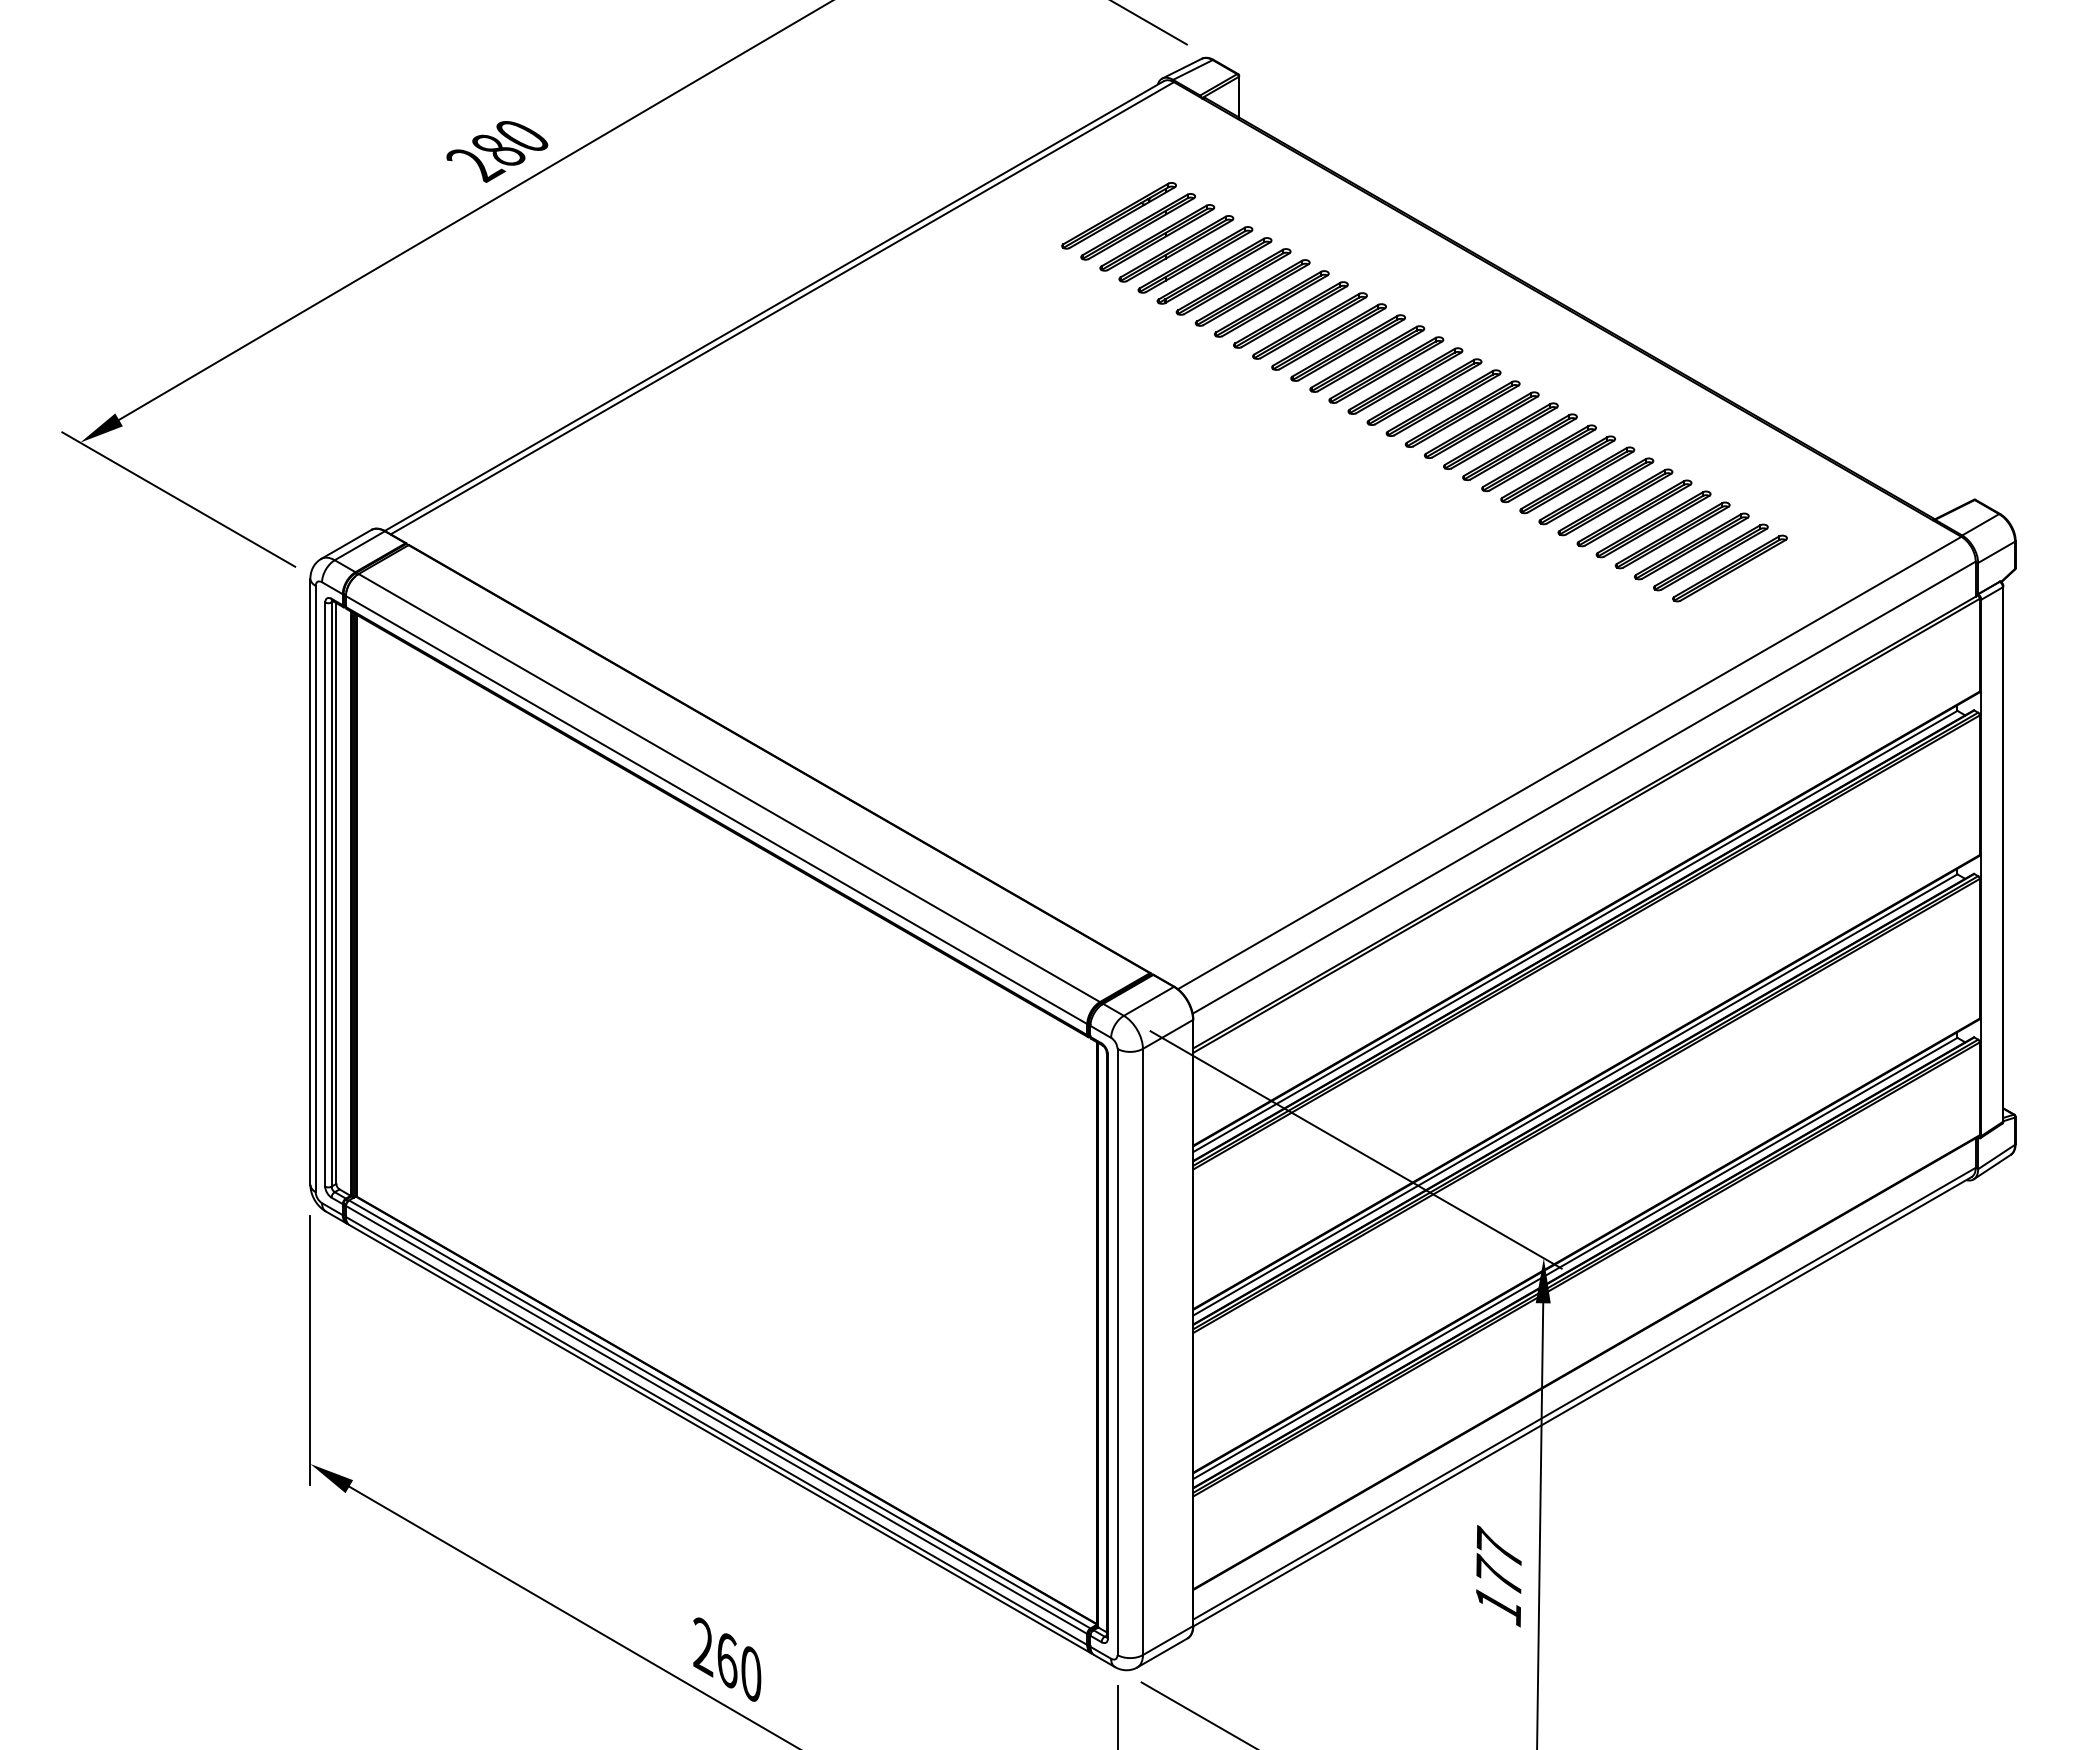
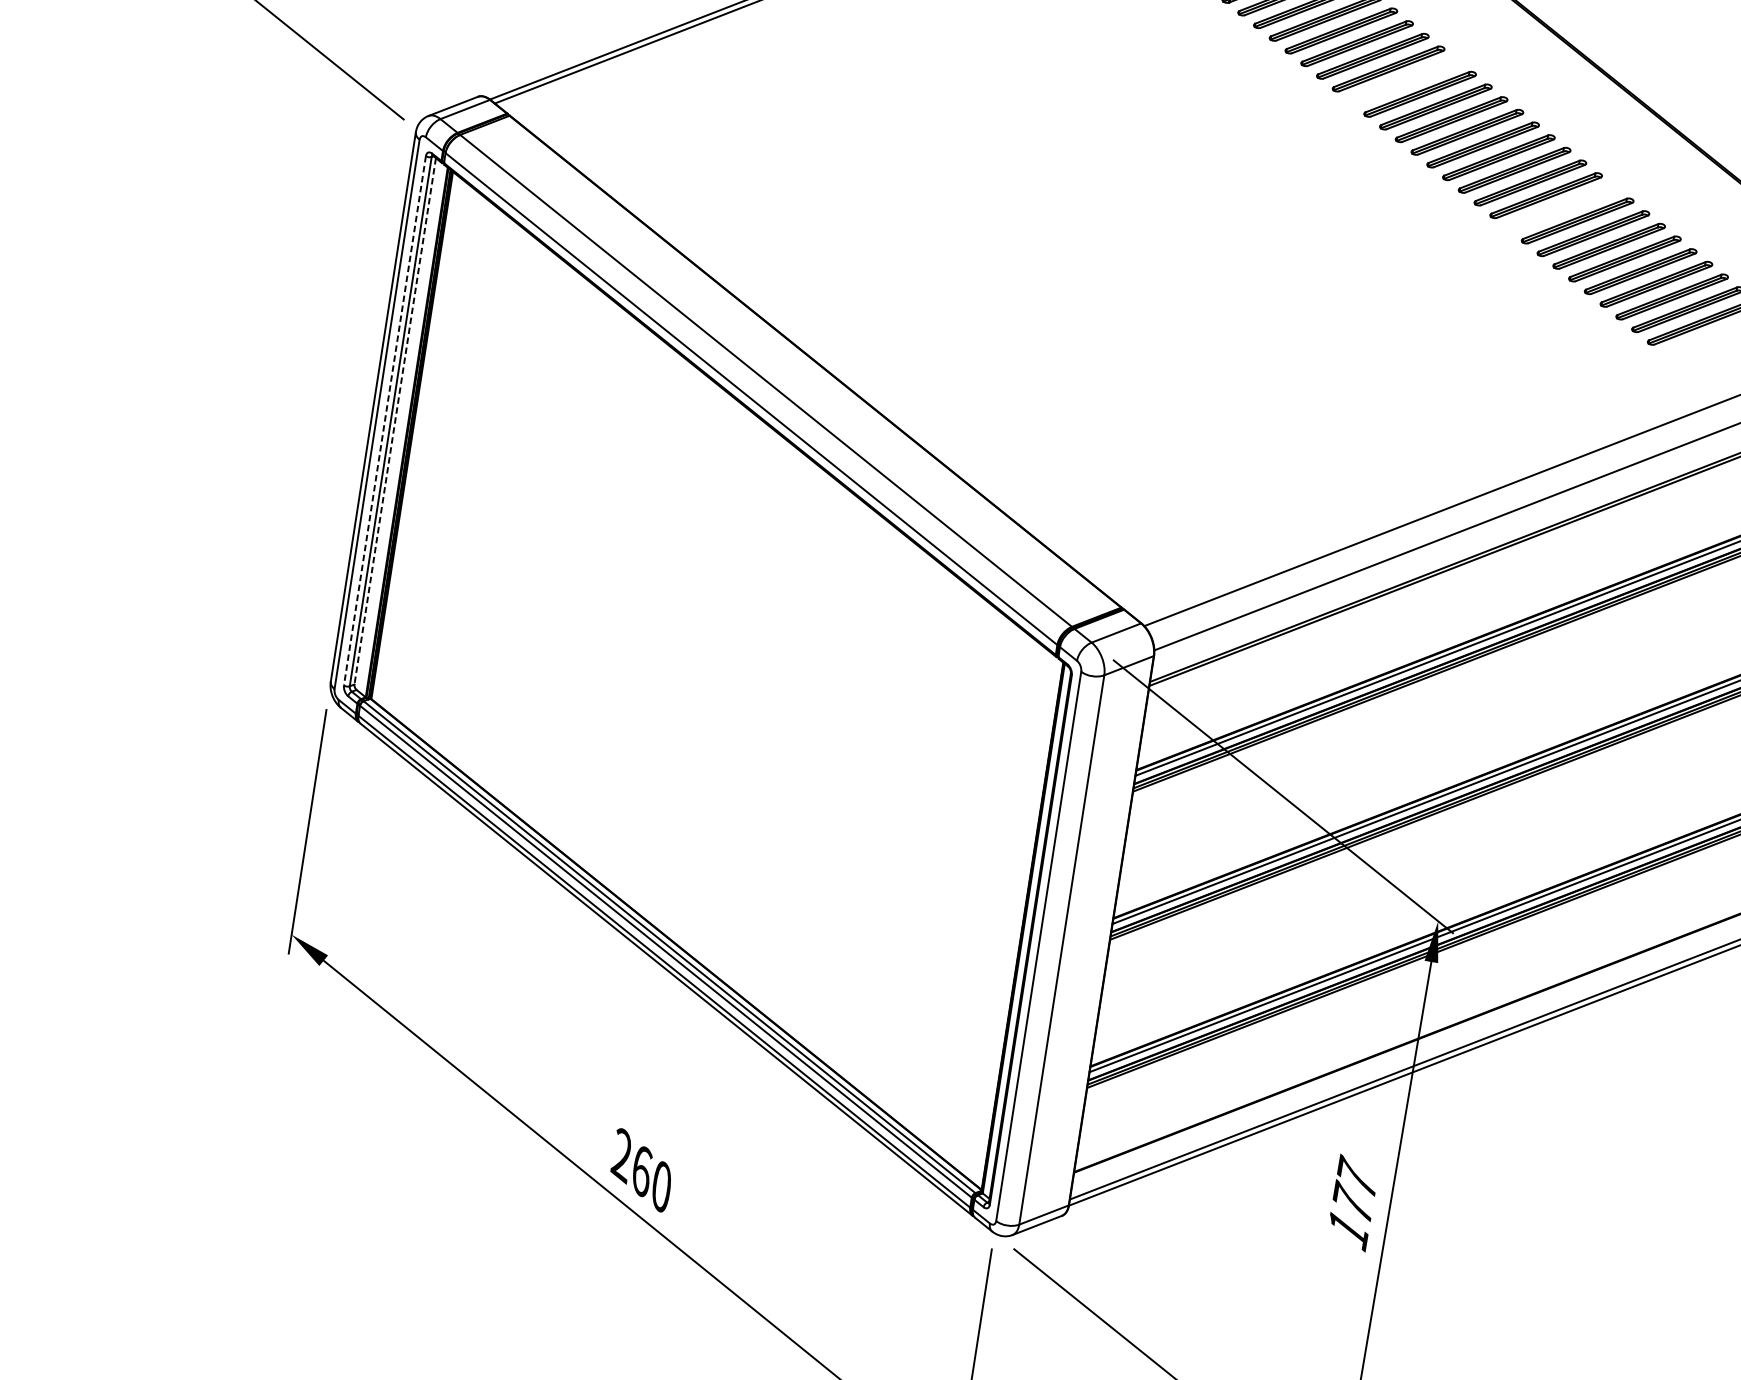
part: (1367, 358) -> (1404, 81), removed
part: (1557, 469) -> (1561, 208), removed
line: (336, 894) -> (395, 422), solid -> dashed
line: (325, 895) -> (385, 421), solid -> dashed

